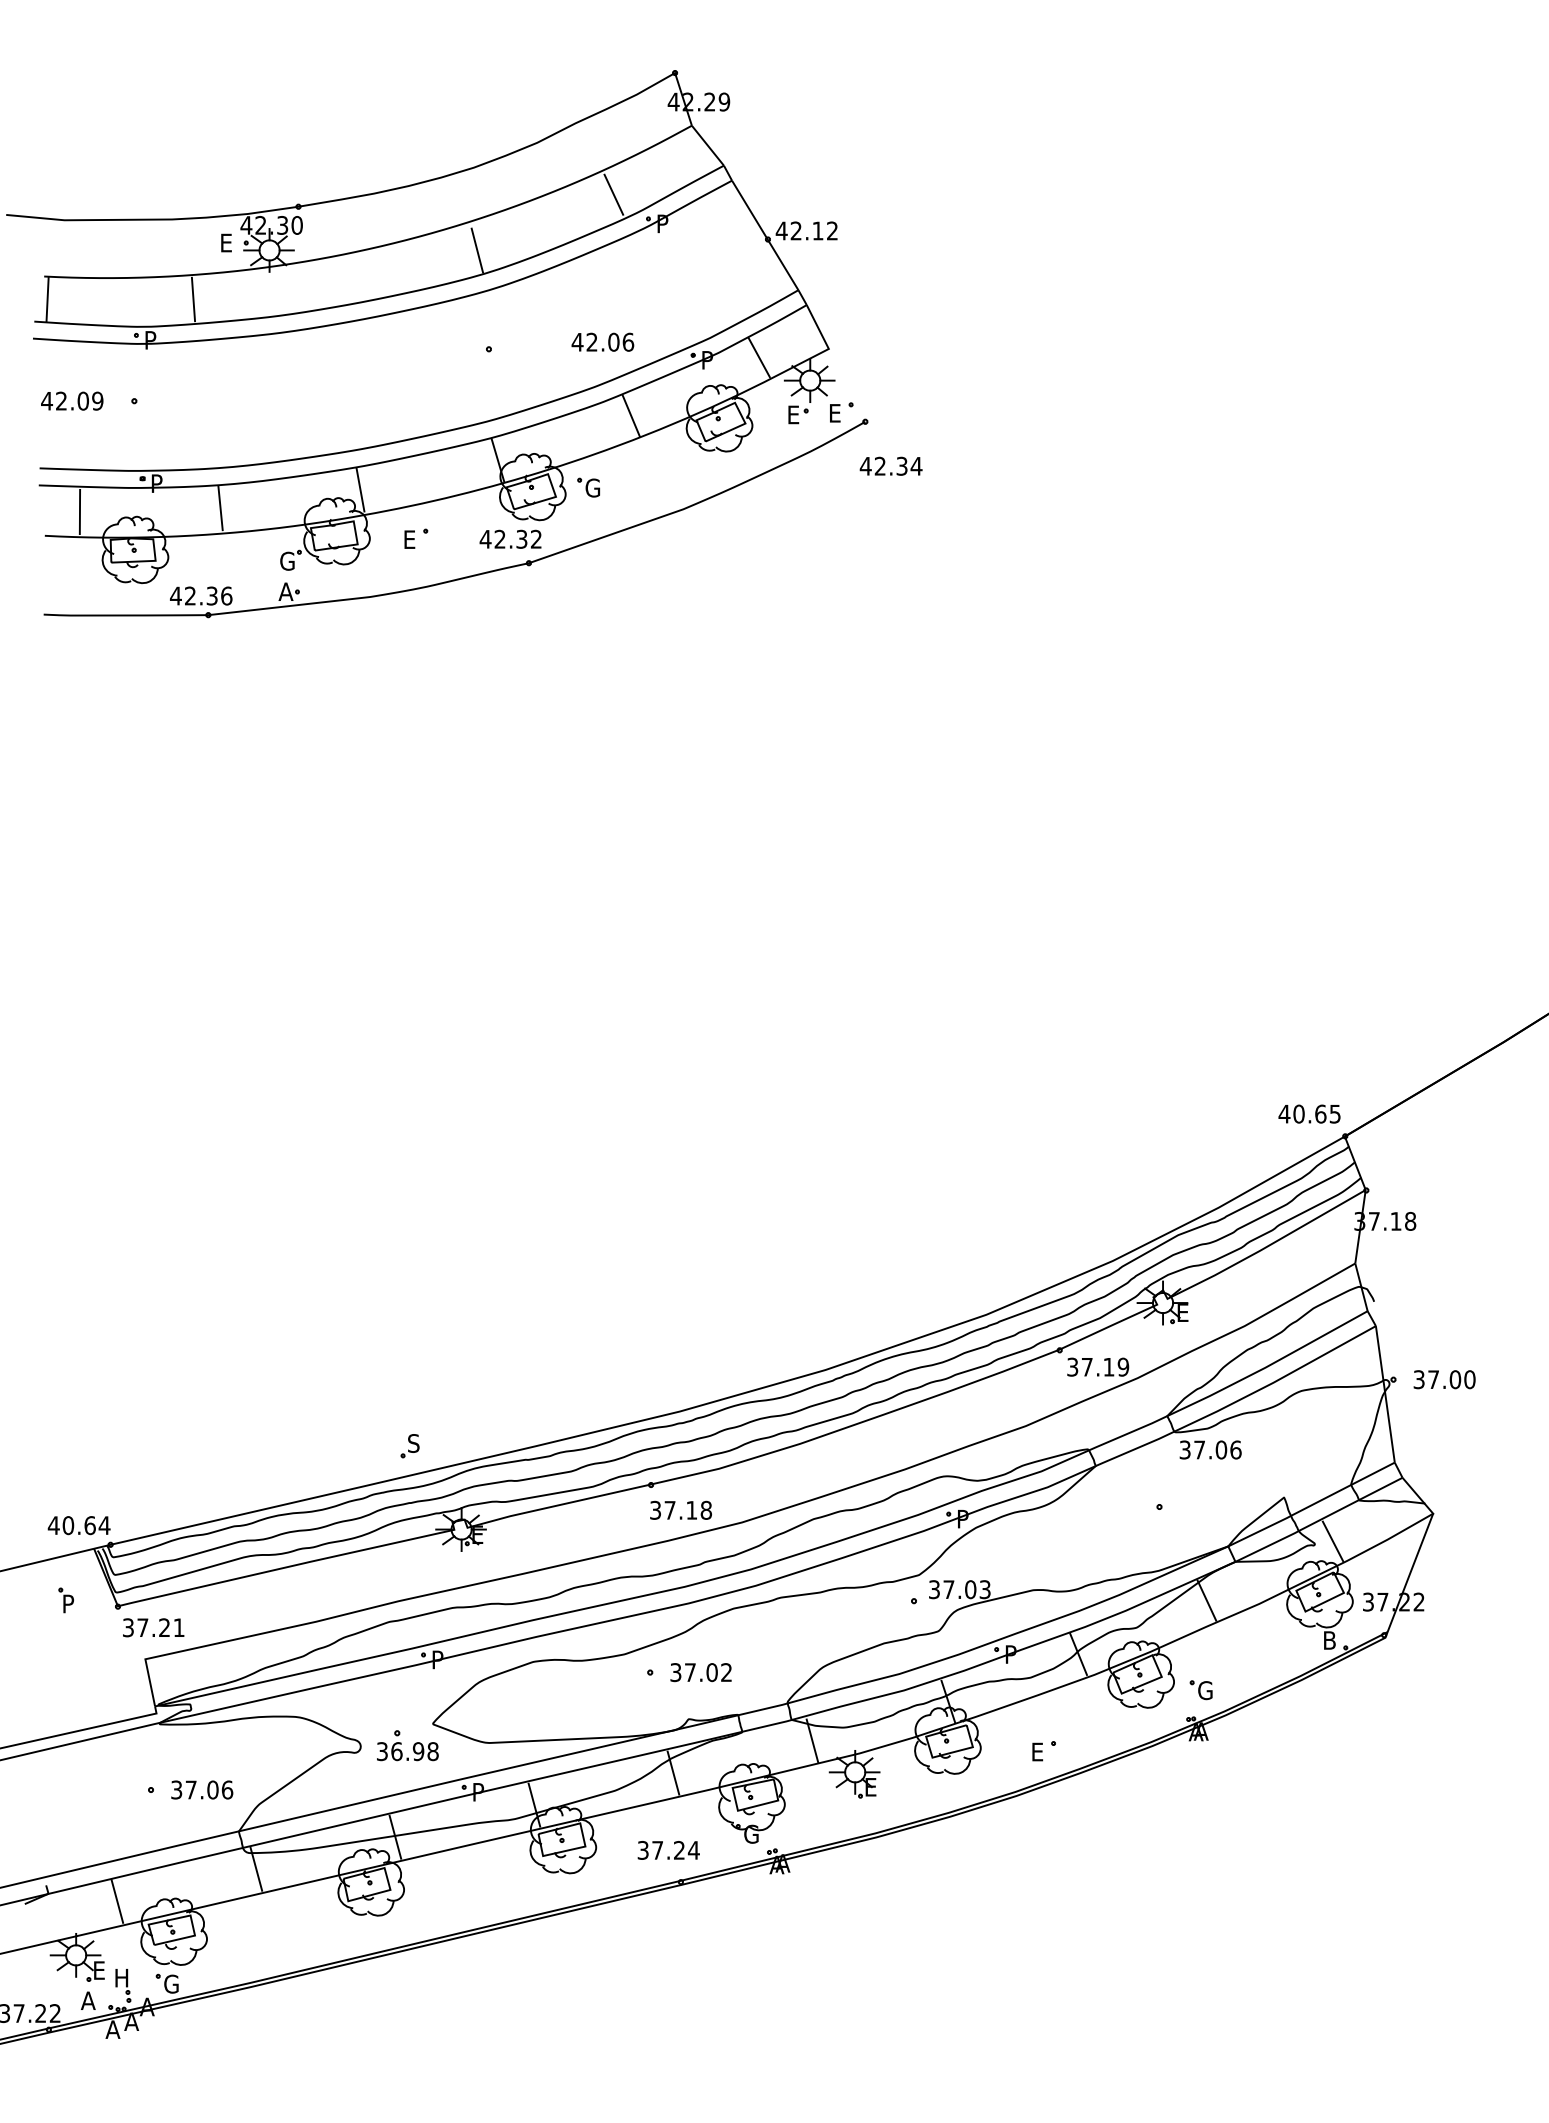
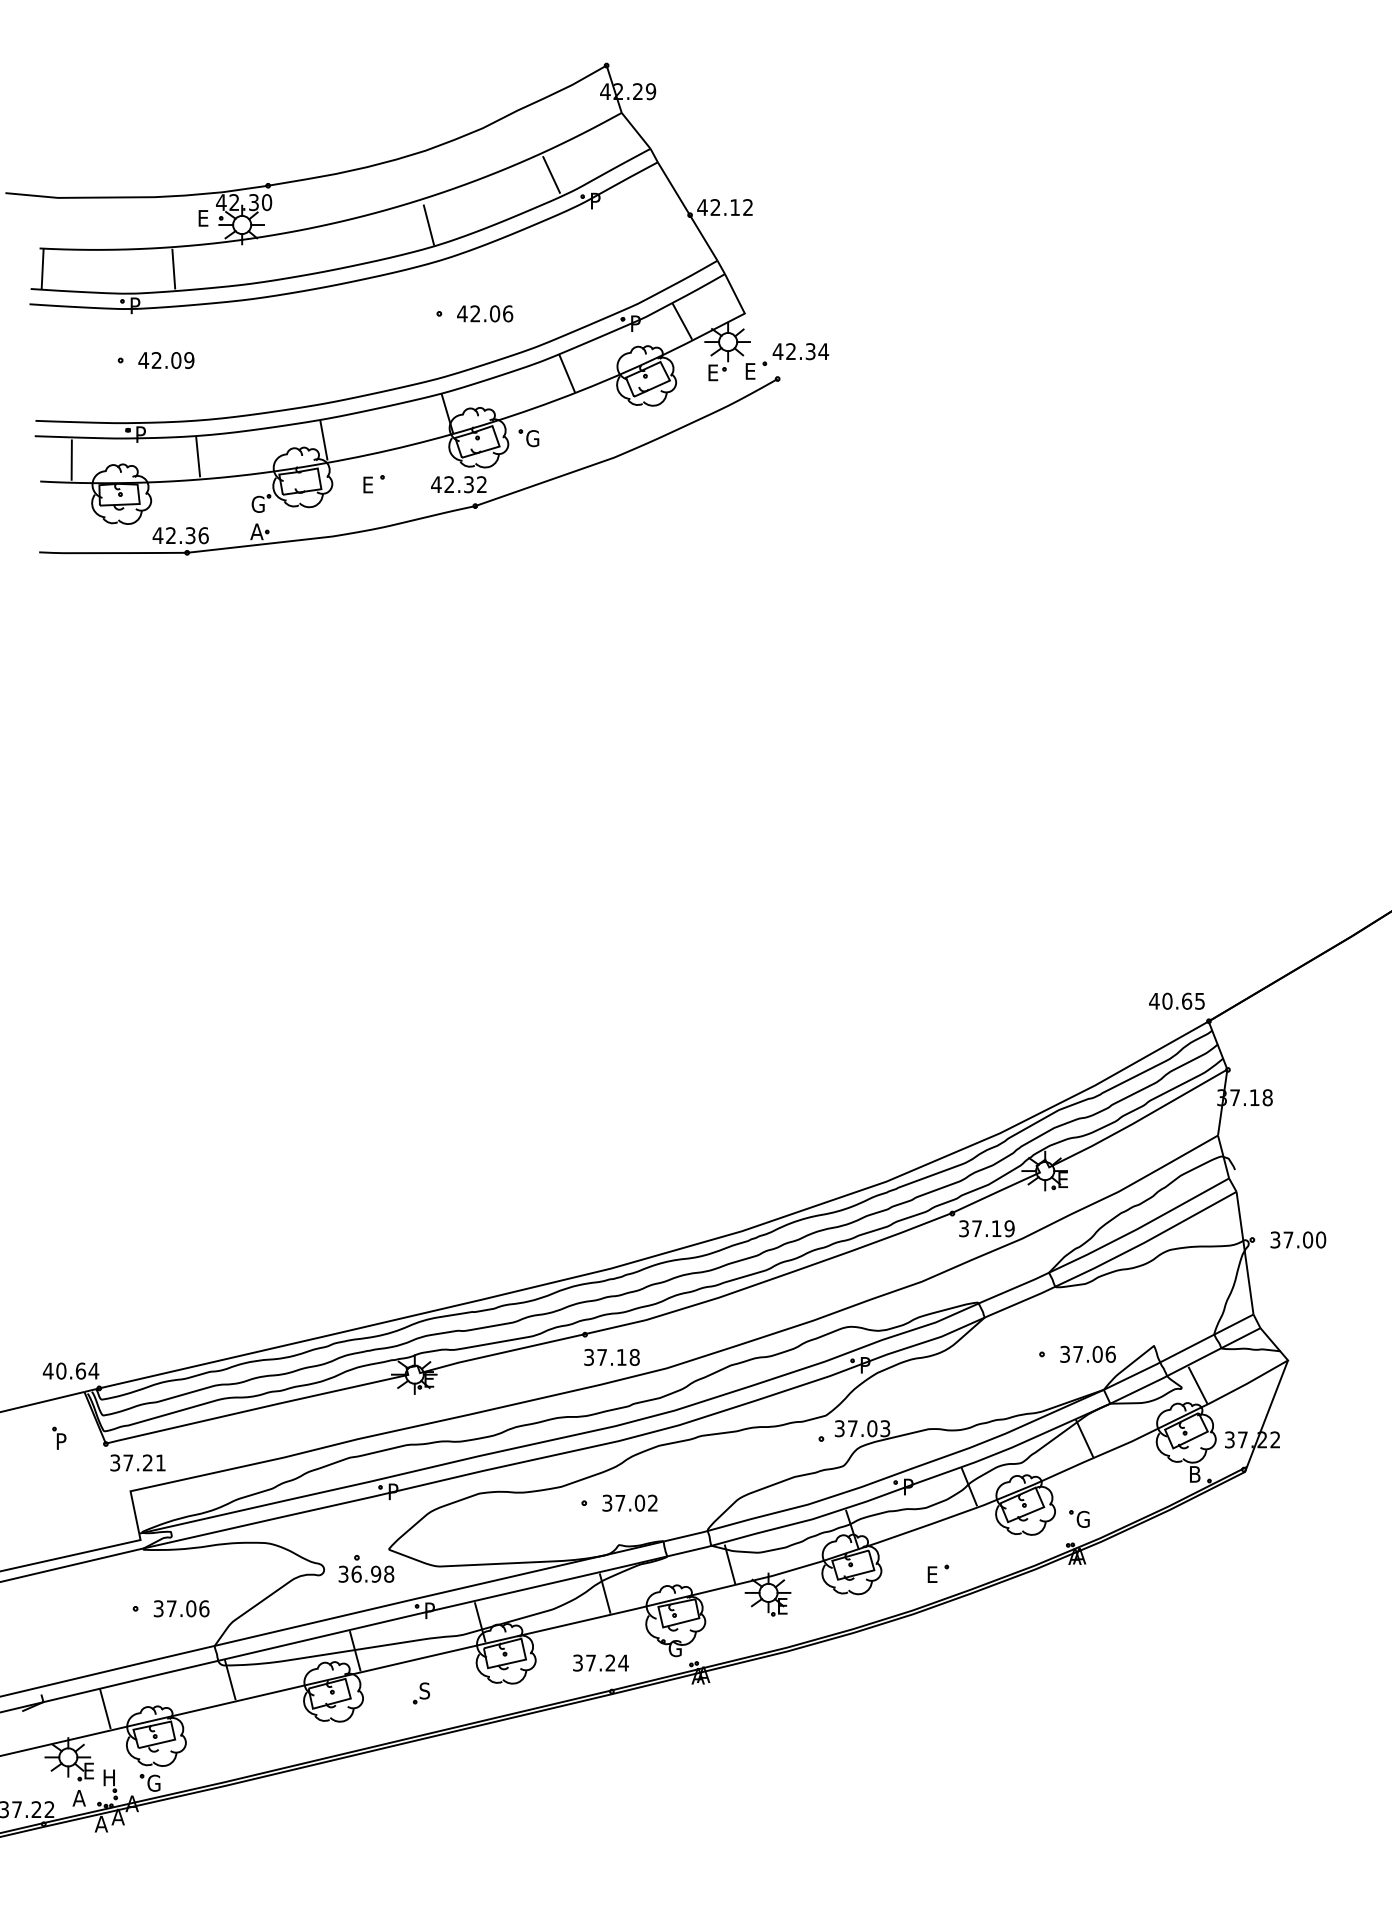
text: (602, 341) -> (484, 313), moved
text: (72, 400) -> (166, 359), moved
text: (890, 465) -> (800, 350), moved
part: (409, 1446) -> (420, 1693), moved
text: (1210, 1449) -> (1087, 1353), moved

